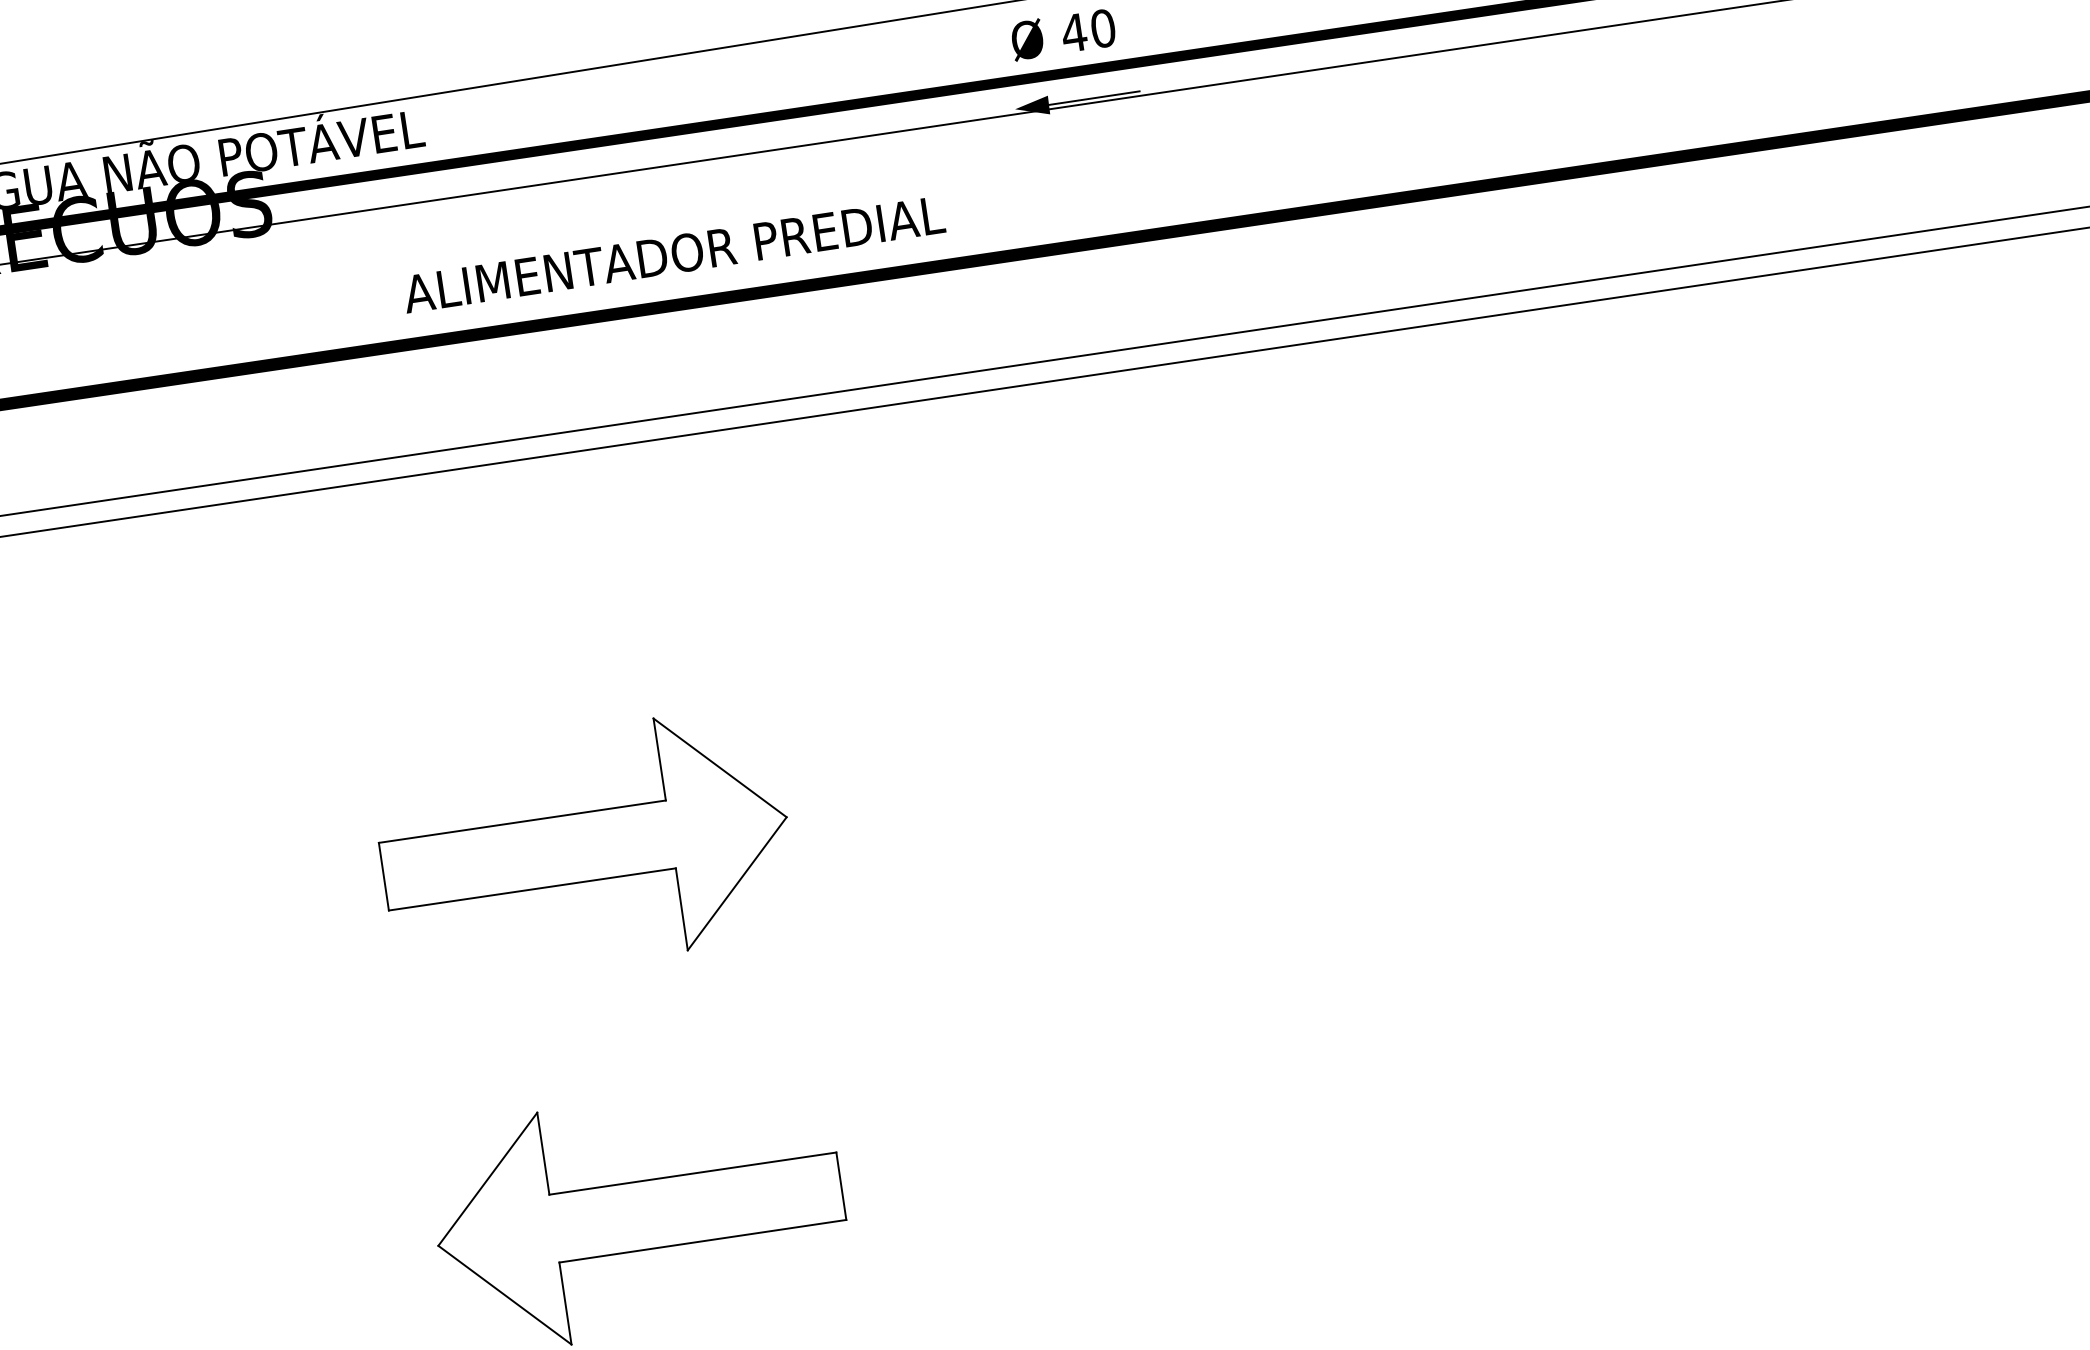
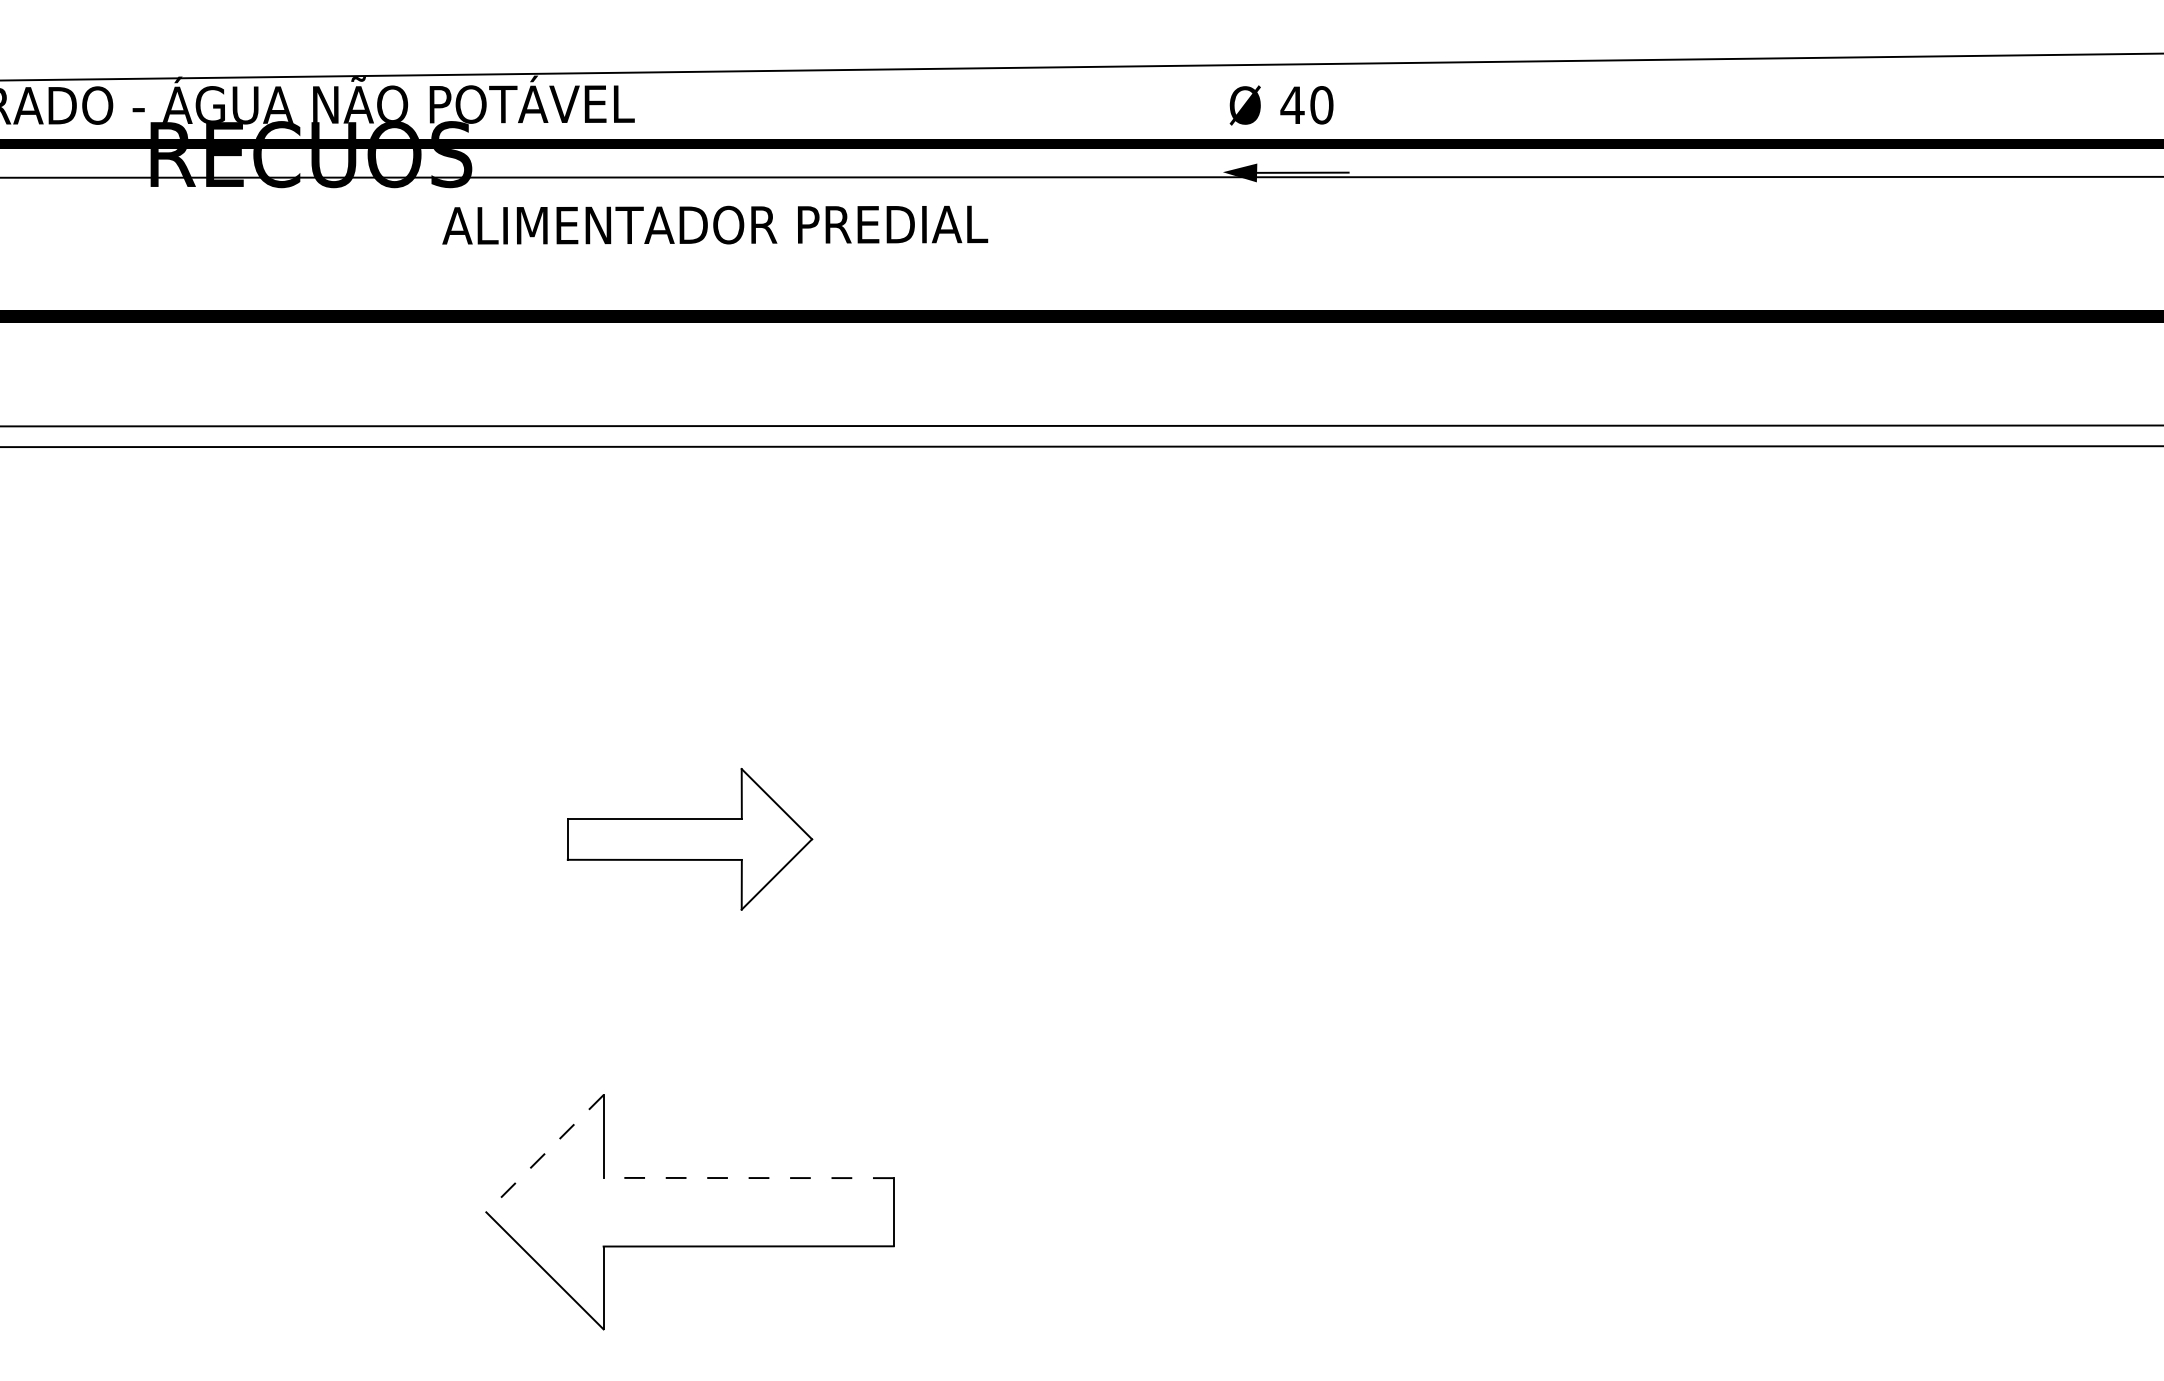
text: (674, 253) -> (715, 224), moved
part: (584, 847) -> (689, 839), size x0.6
line: (692, 1174) -> (748, 1178), solid -> dashed
line: (487, 1179) -> (544, 1153), solid -> dashed

